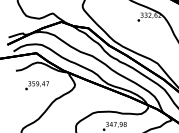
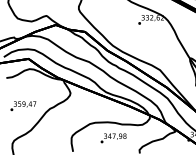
text: (37, 86) -> (23, 106), moved

